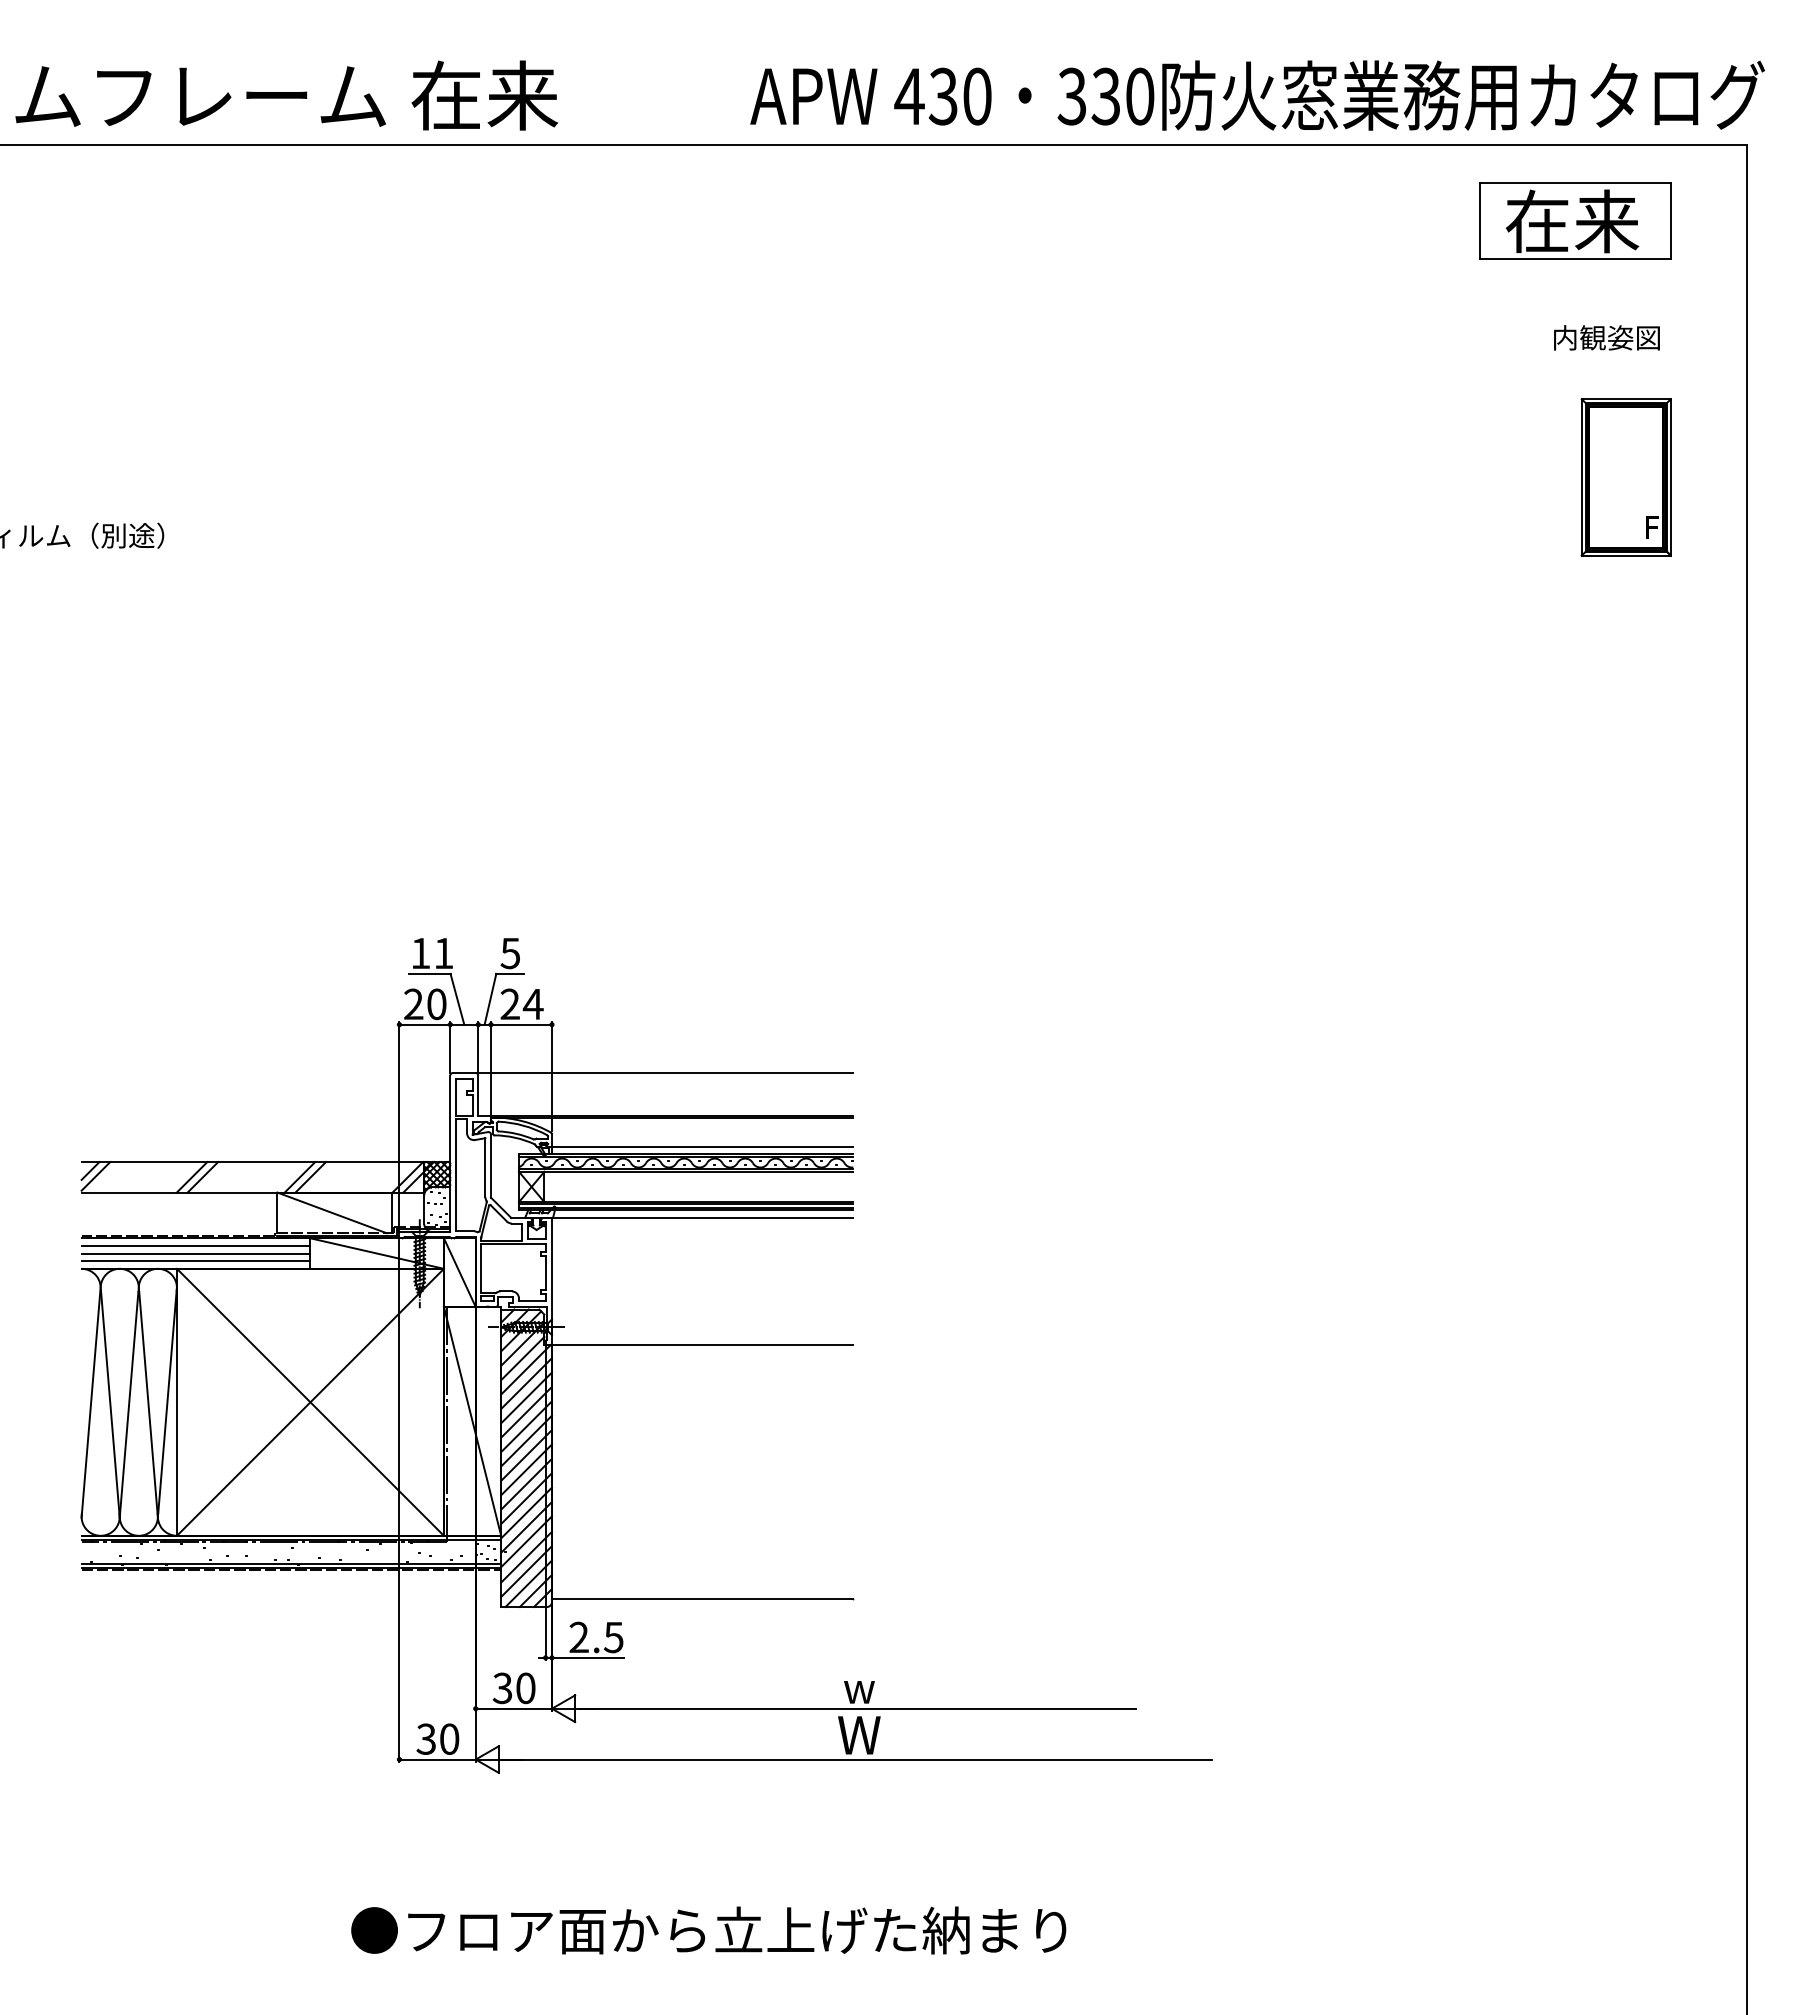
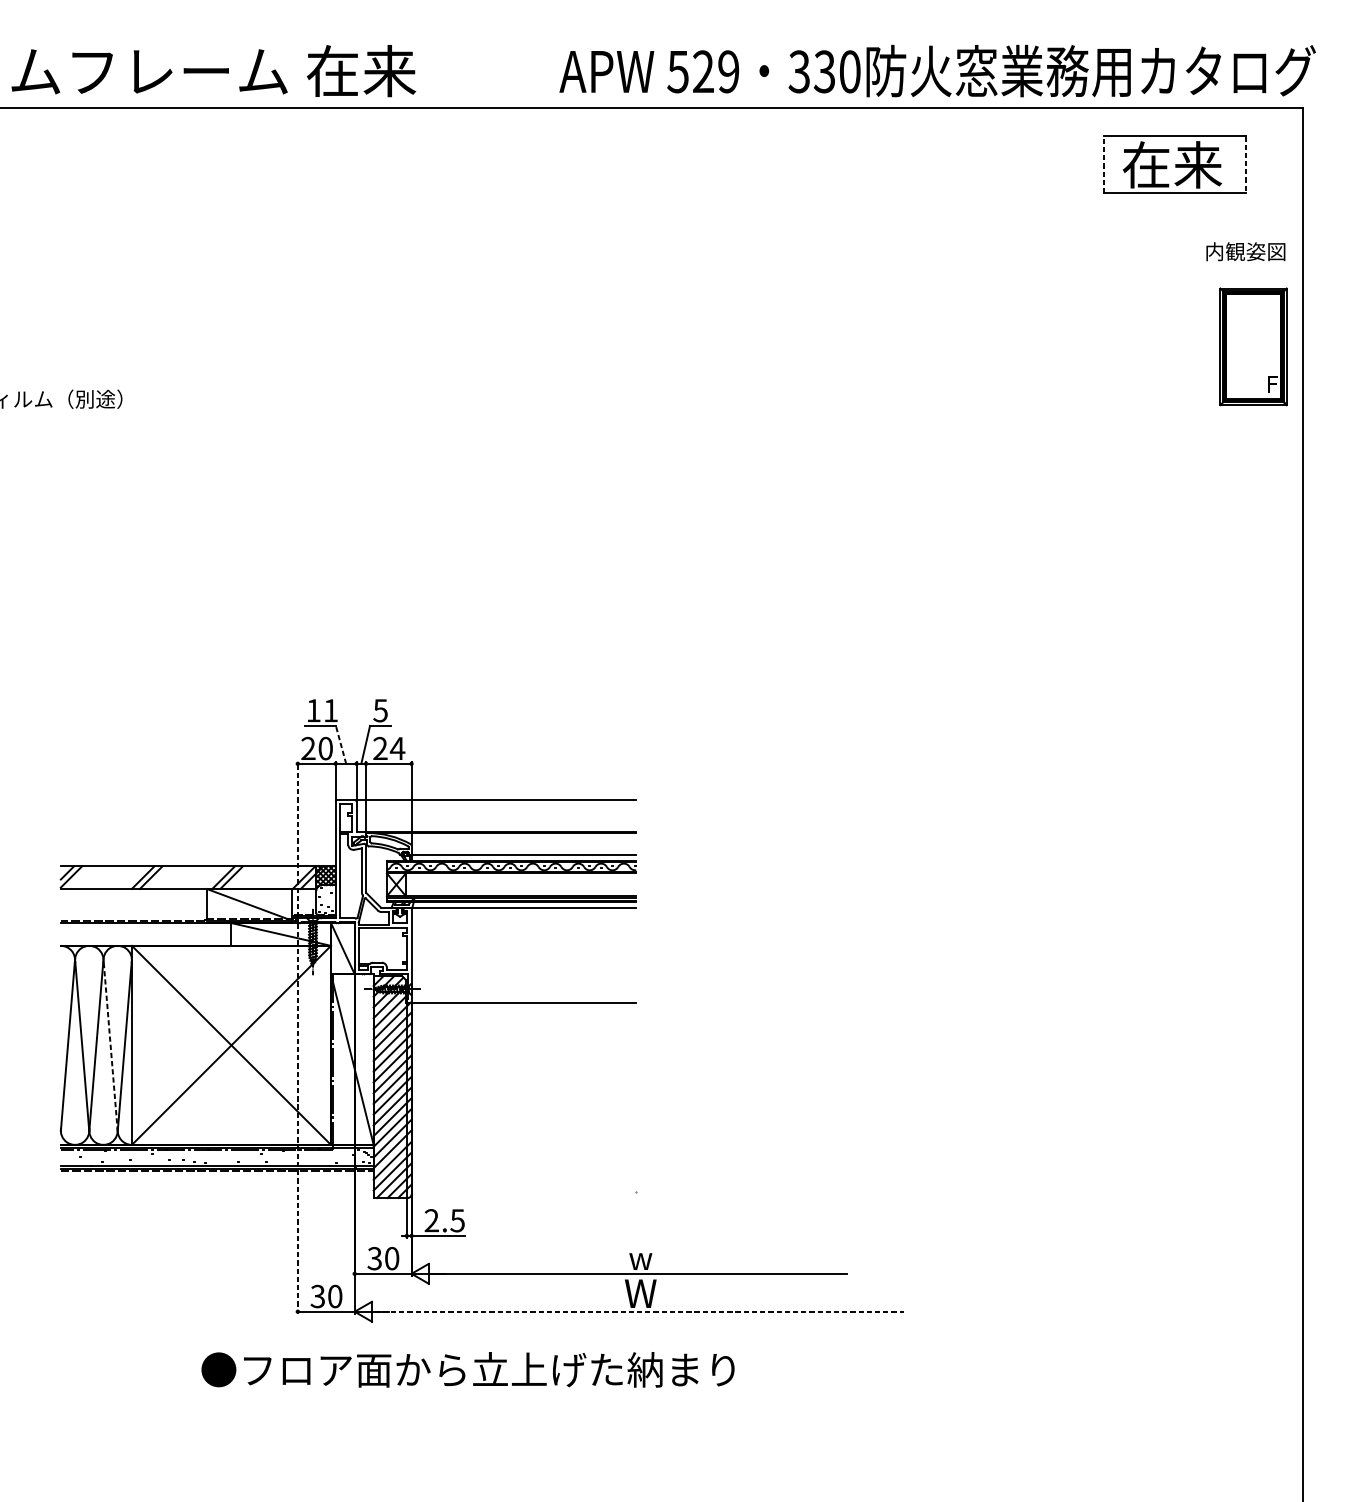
text: (942, 96) -> (702, 71), 430 -> 529
line: (1480, 220) -> (1103, 164), solid -> dashed
line: (1670, 221) -> (1245, 164), solid -> dashed
text: (1606, 337) -> (1245, 251), moved
part: (1625, 477) -> (1252, 346), moved
line: (457, 998) -> (341, 744), solid -> dashed
line: (399, 1125) -> (297, 838), solid -> dashed
line: (195, 1245) -> (145, 928), removed
line: (195, 1253) -> (145, 934), removed
line: (195, 1261) -> (145, 940), removed
line: (148, 1405) -> (110, 1047), solid -> dashed
line: (399, 1501) -> (297, 1119), solid -> dashed
line: (702, 1599) -> (523, 1192), removed
line: (857, 1759) -> (639, 1311), solid -> dashed
text: (708, 1930) -> (467, 1369), moved

